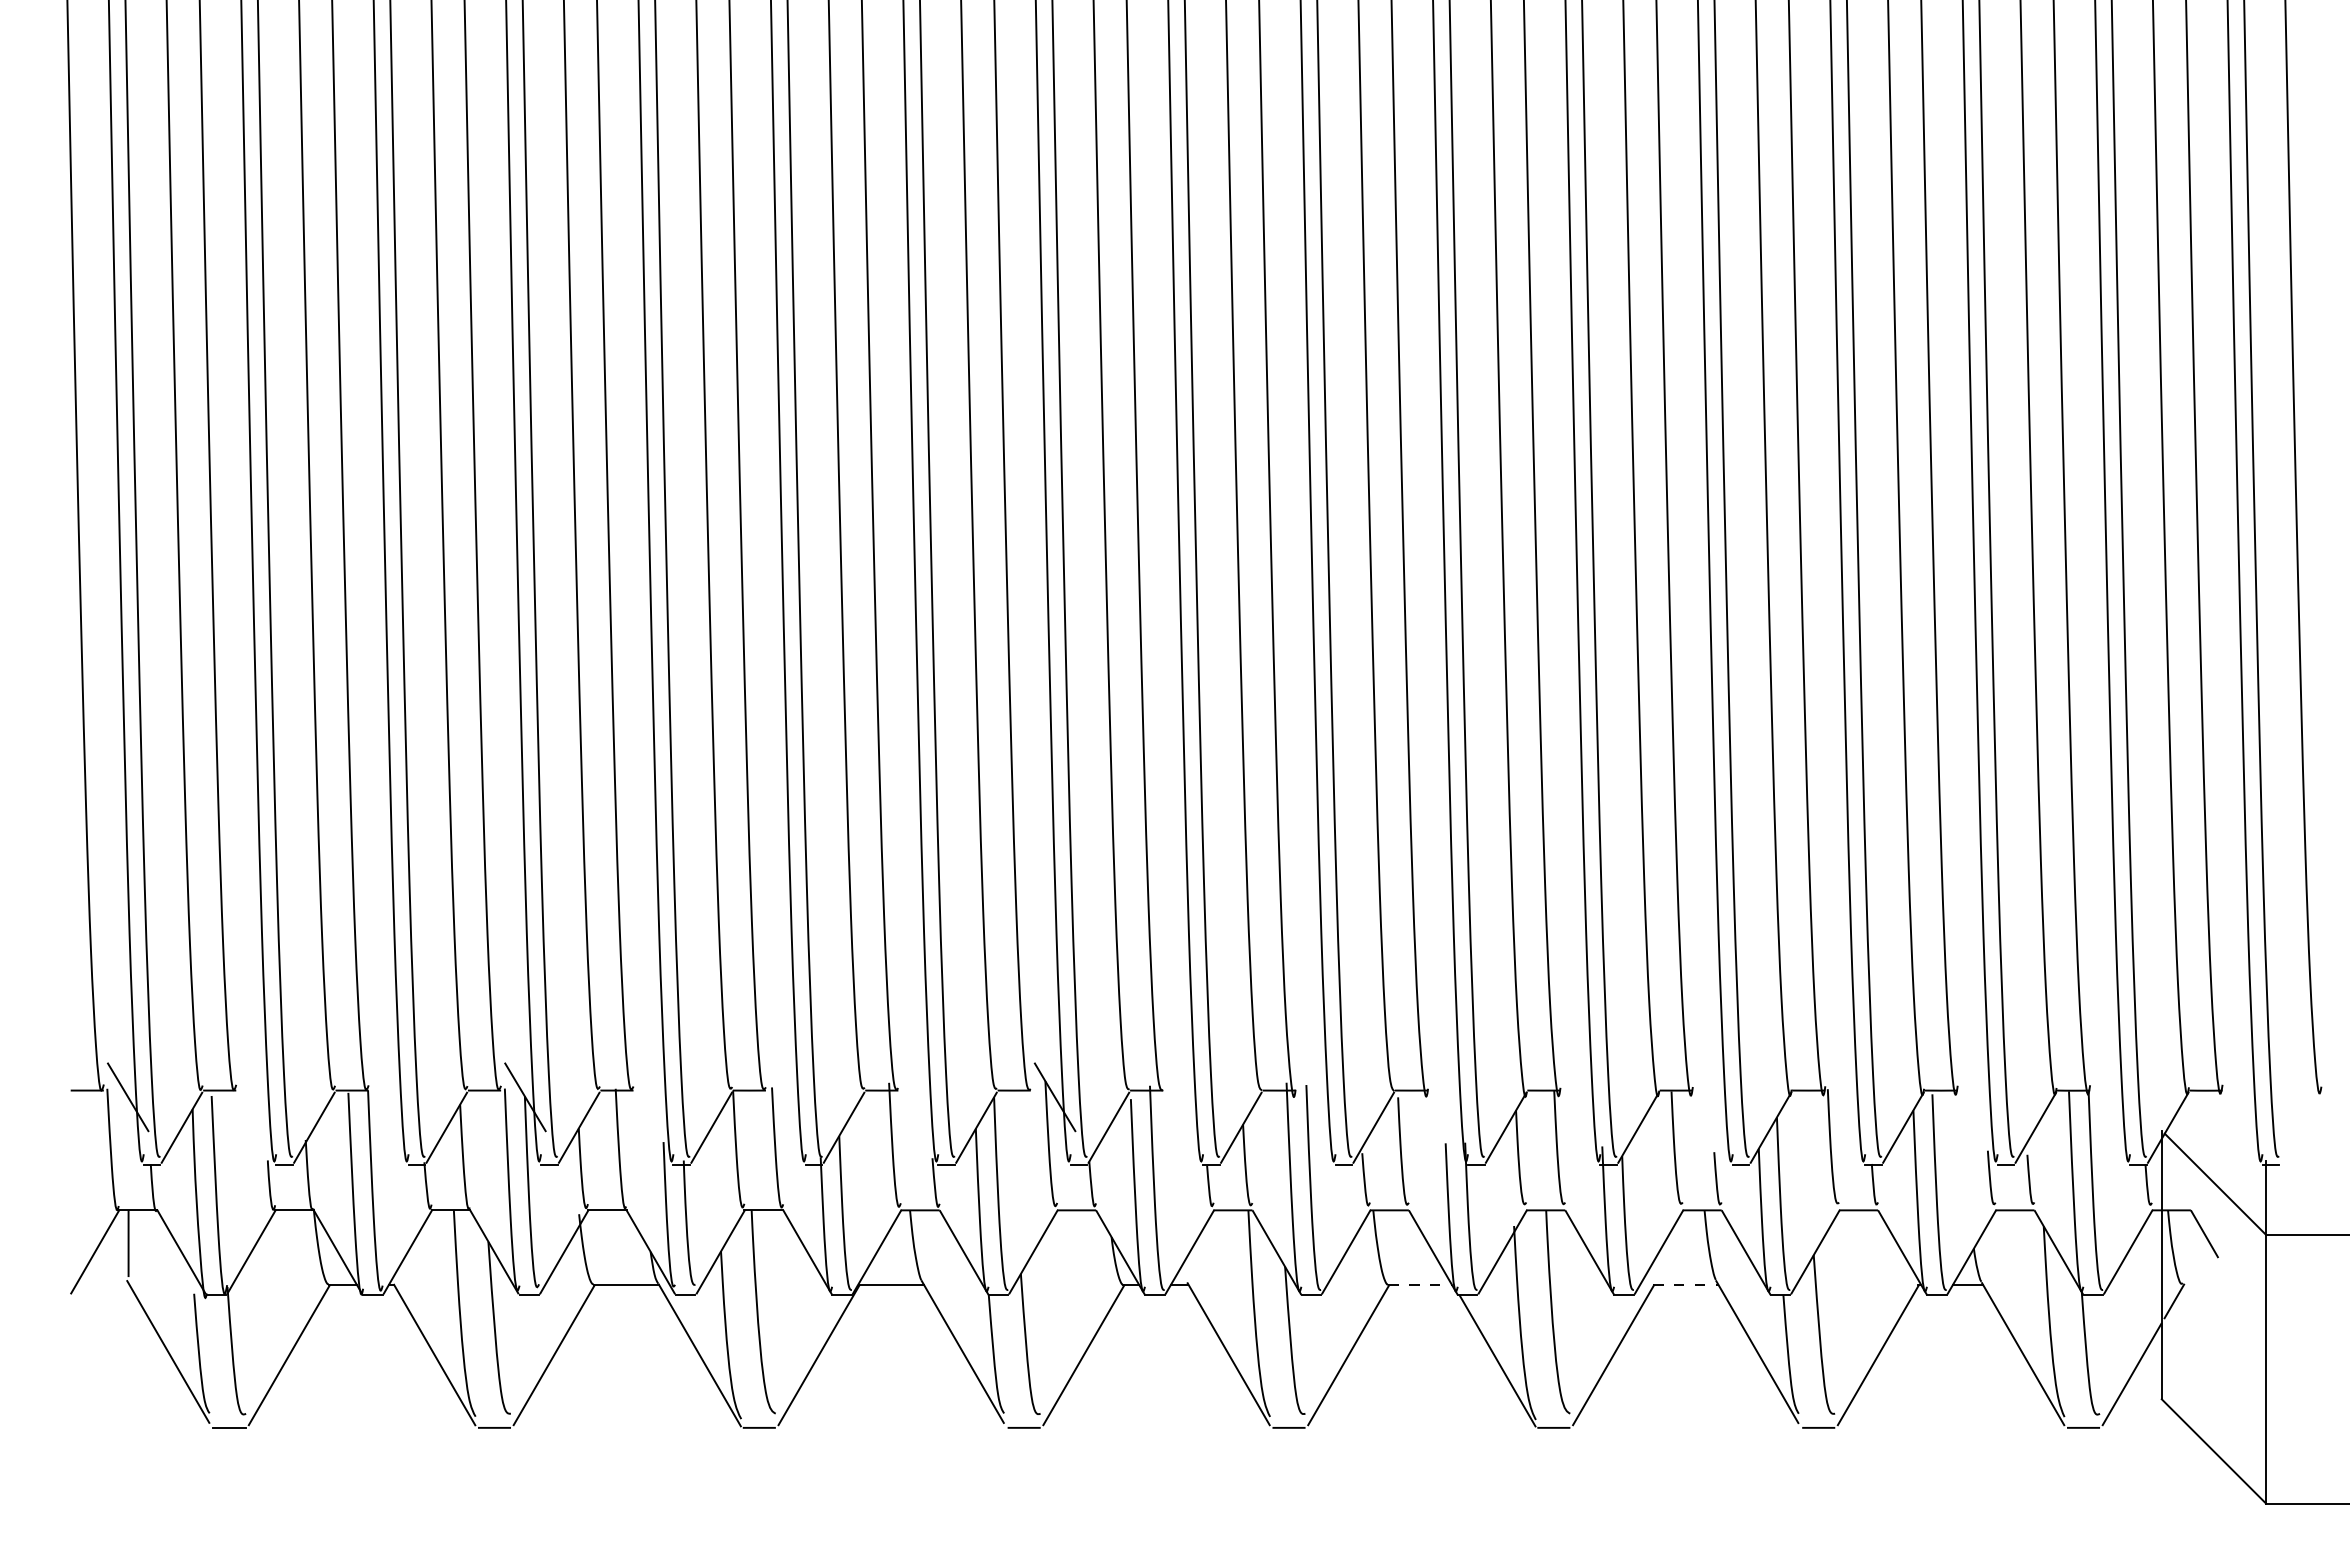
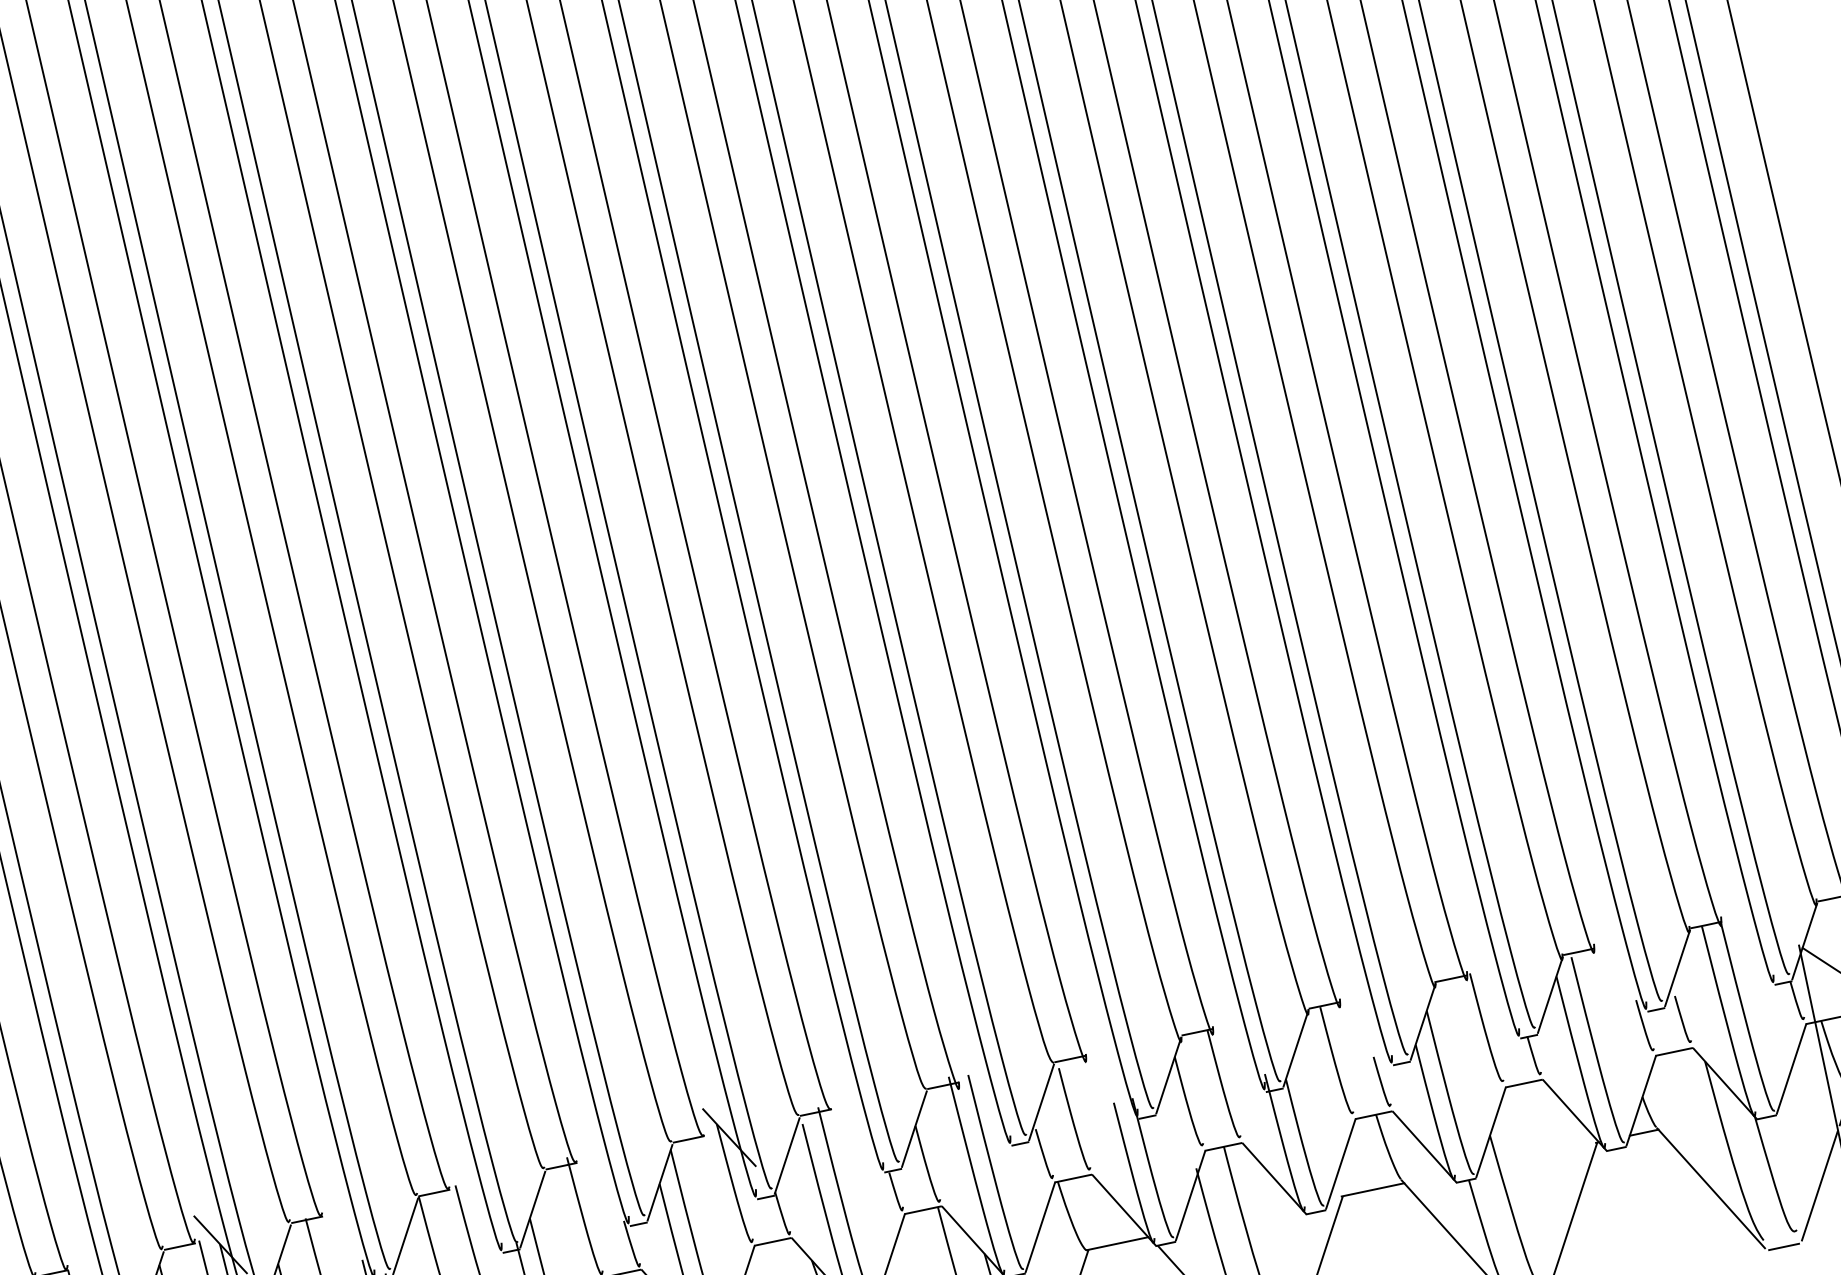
line: (1420, 1284) -> (1118, 1243), dashed -> solid
line: (1685, 1284) -> (1372, 1189), dashed -> solid

